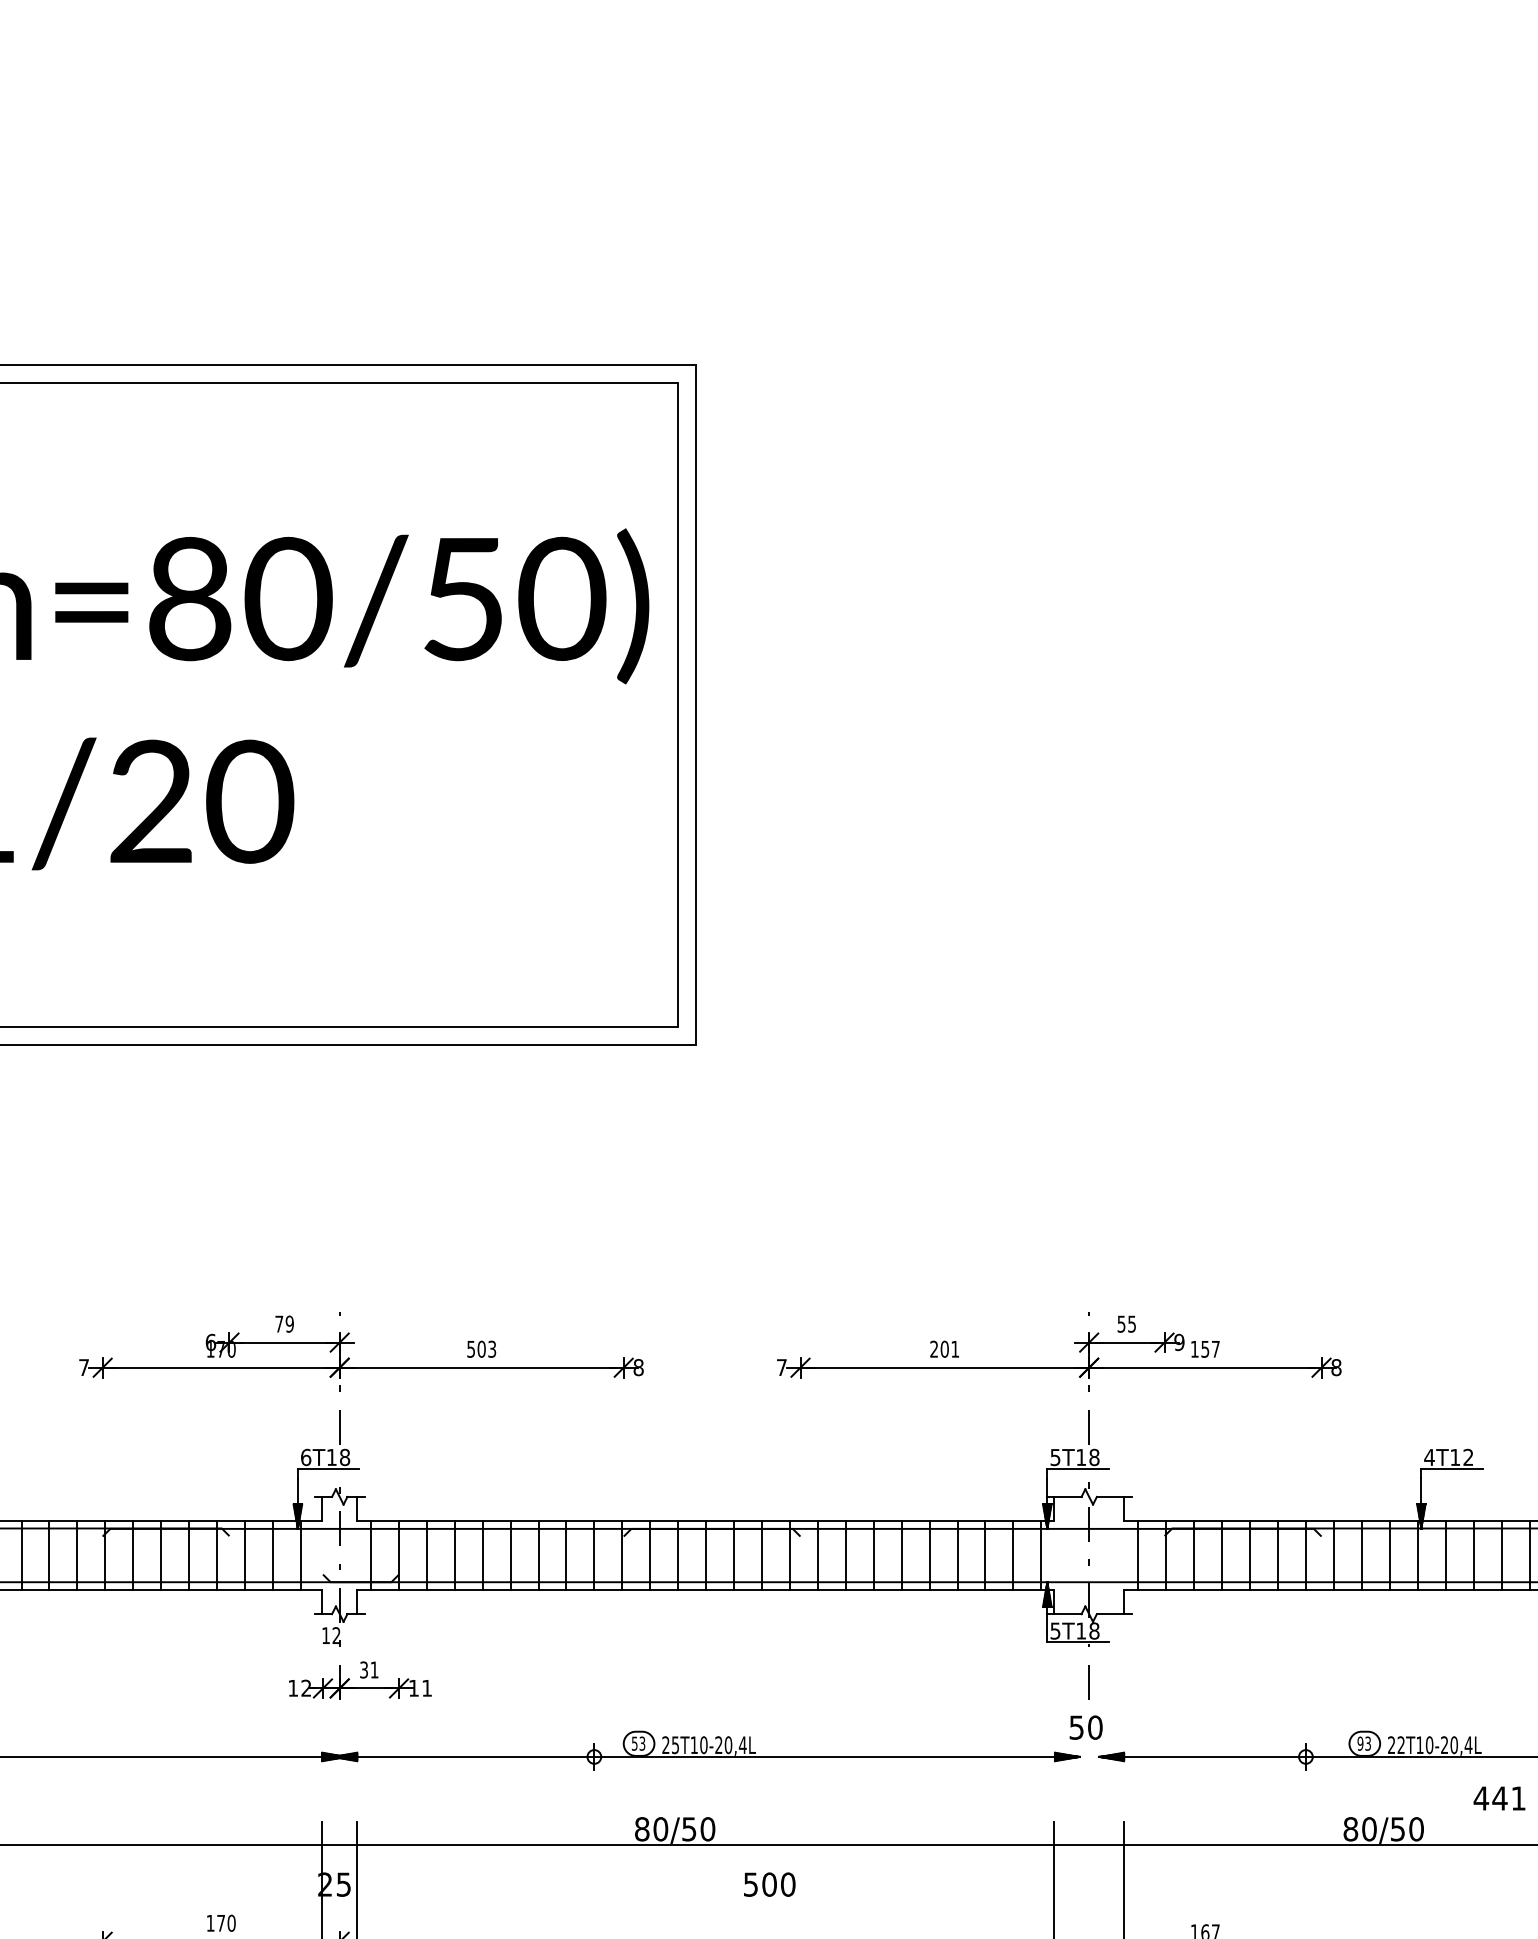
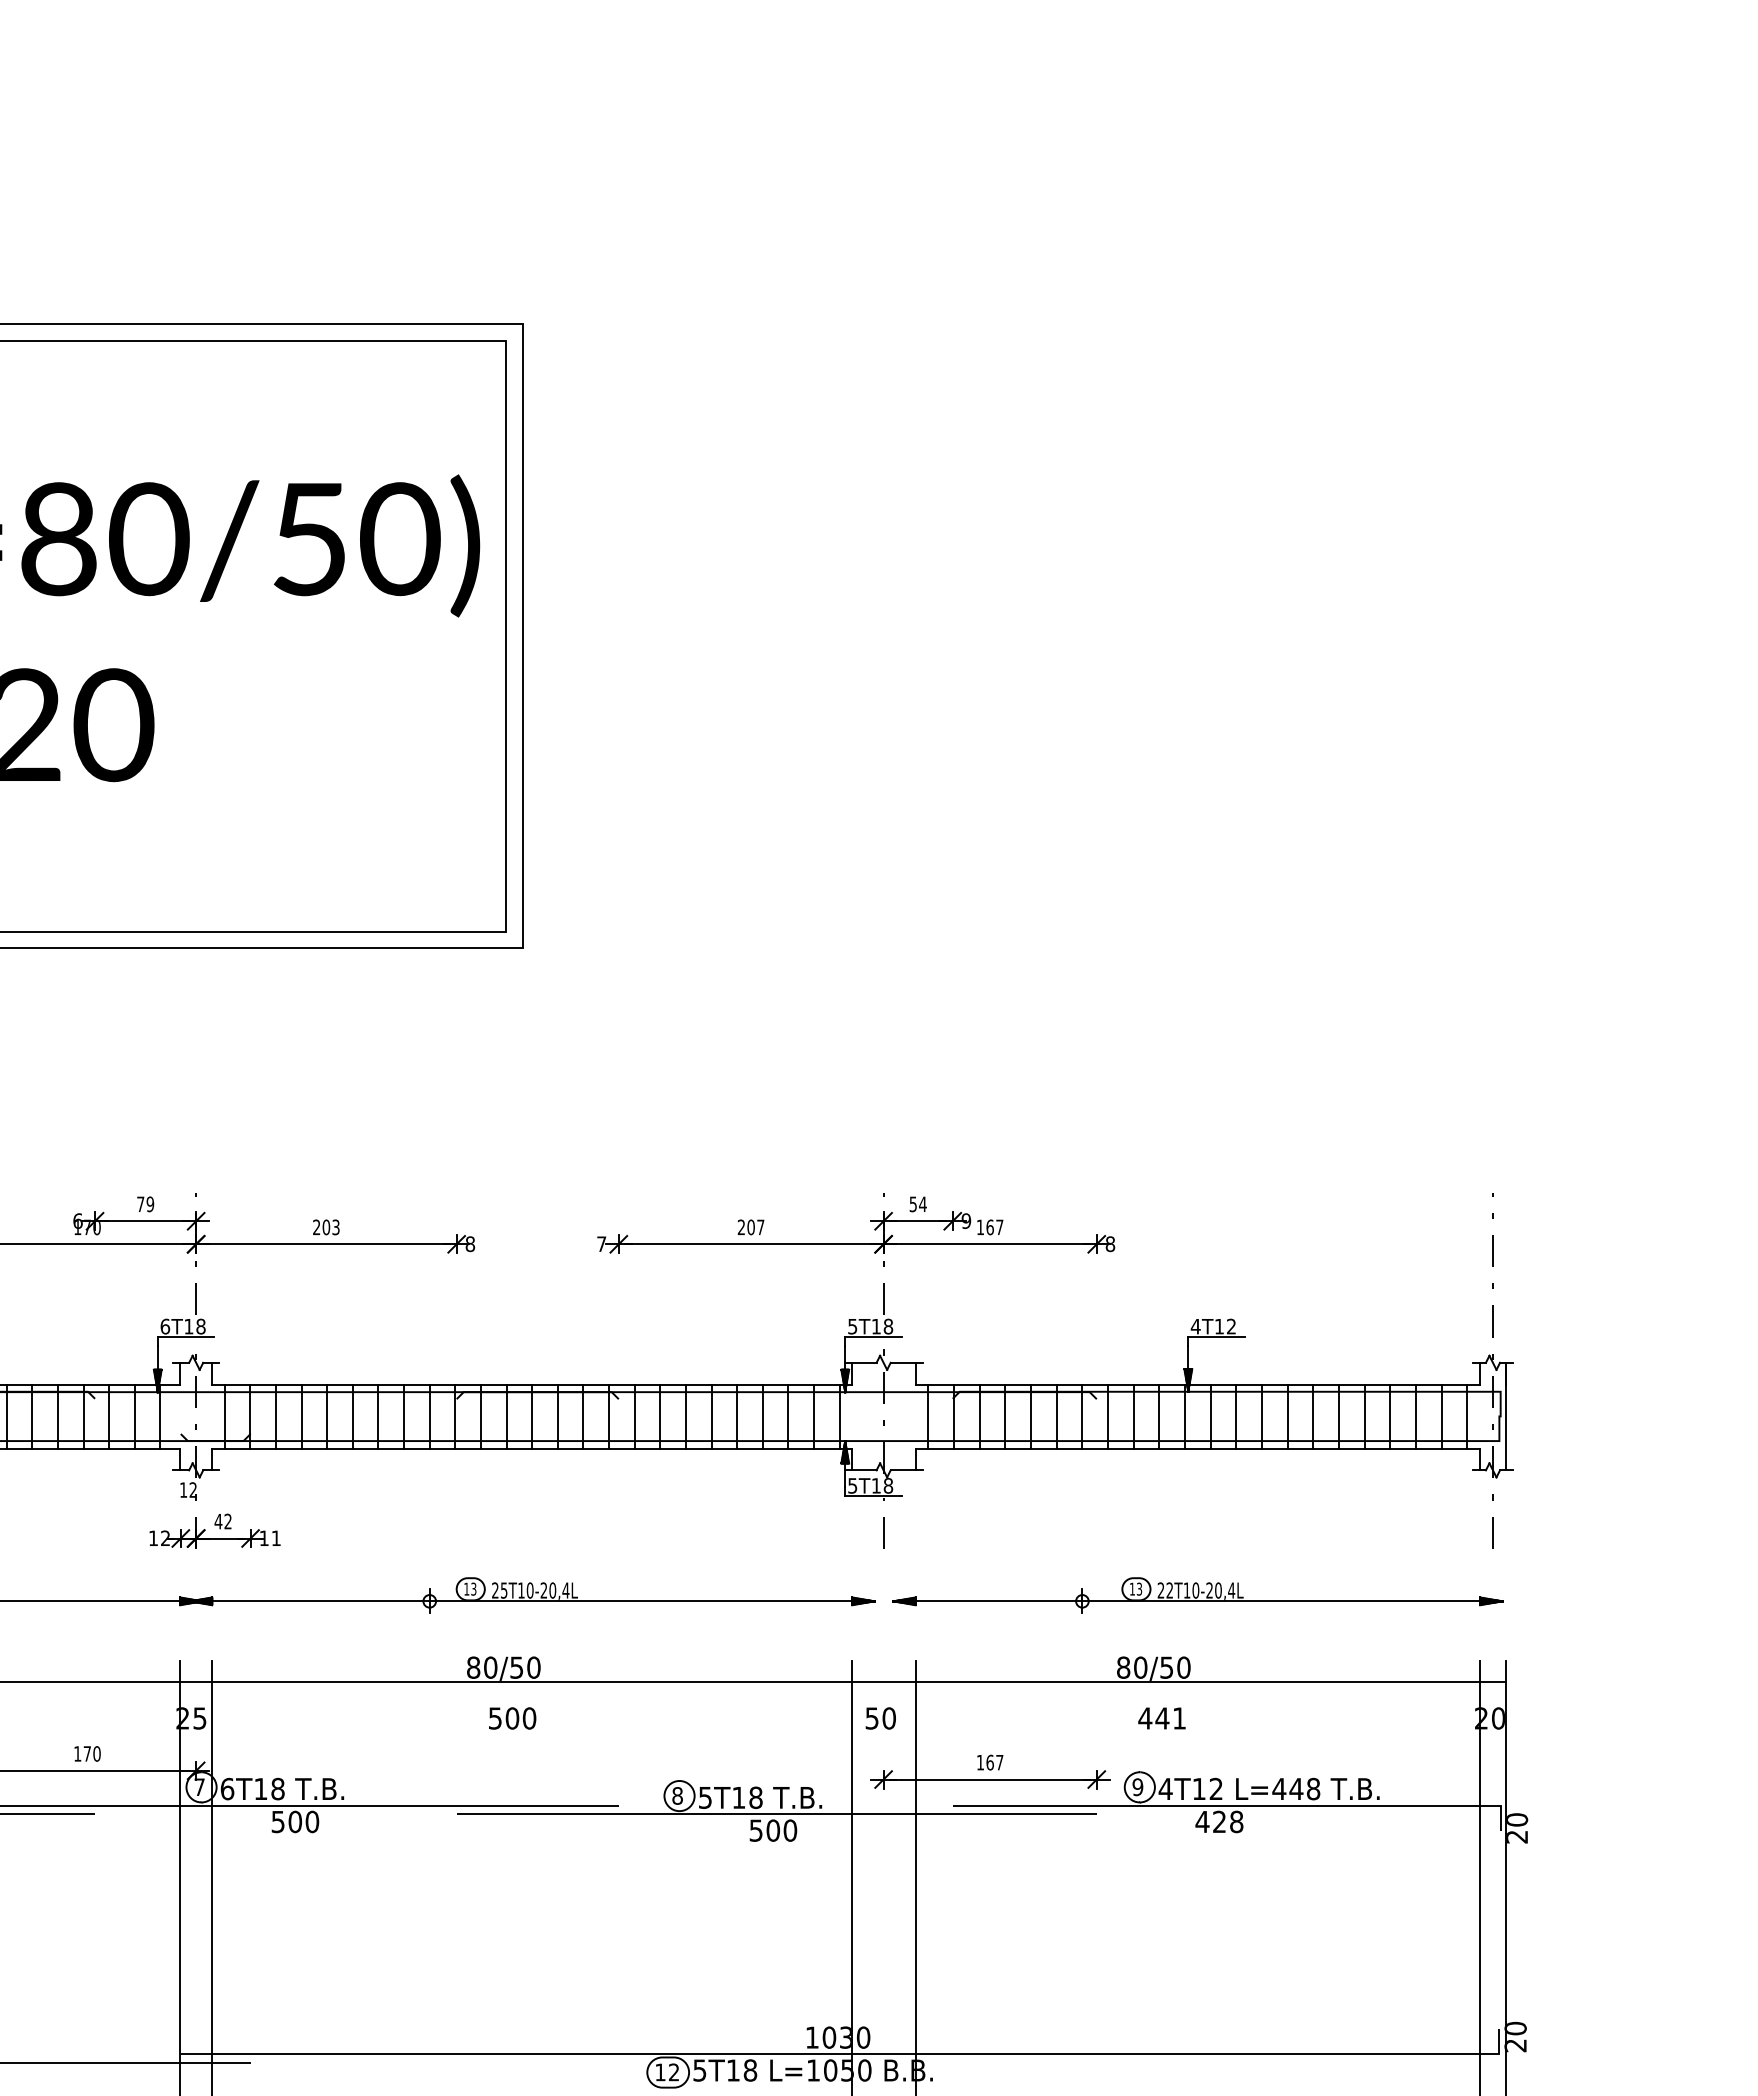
text: (1131, 1324) -> (922, 1204), 55 -> 54
text: (470, 1349) -> (316, 1227), 503 -> 203
text: (954, 1349) -> (760, 1227), 201 -> 207
text: (1204, 1349) -> (989, 1227), 157 -> 167
text: (368, 1669) -> (222, 1521), 31 -> 42
text: (1085, 1727) -> (880, 1718), moved
text: (634, 1742) -> (466, 1588), 53 -> 13
text: (1360, 1742) -> (1132, 1588), 93 -> 13
text: (1498, 1798) -> (1161, 1718), moved
text: (769, 1884) -> (512, 1718), moved

